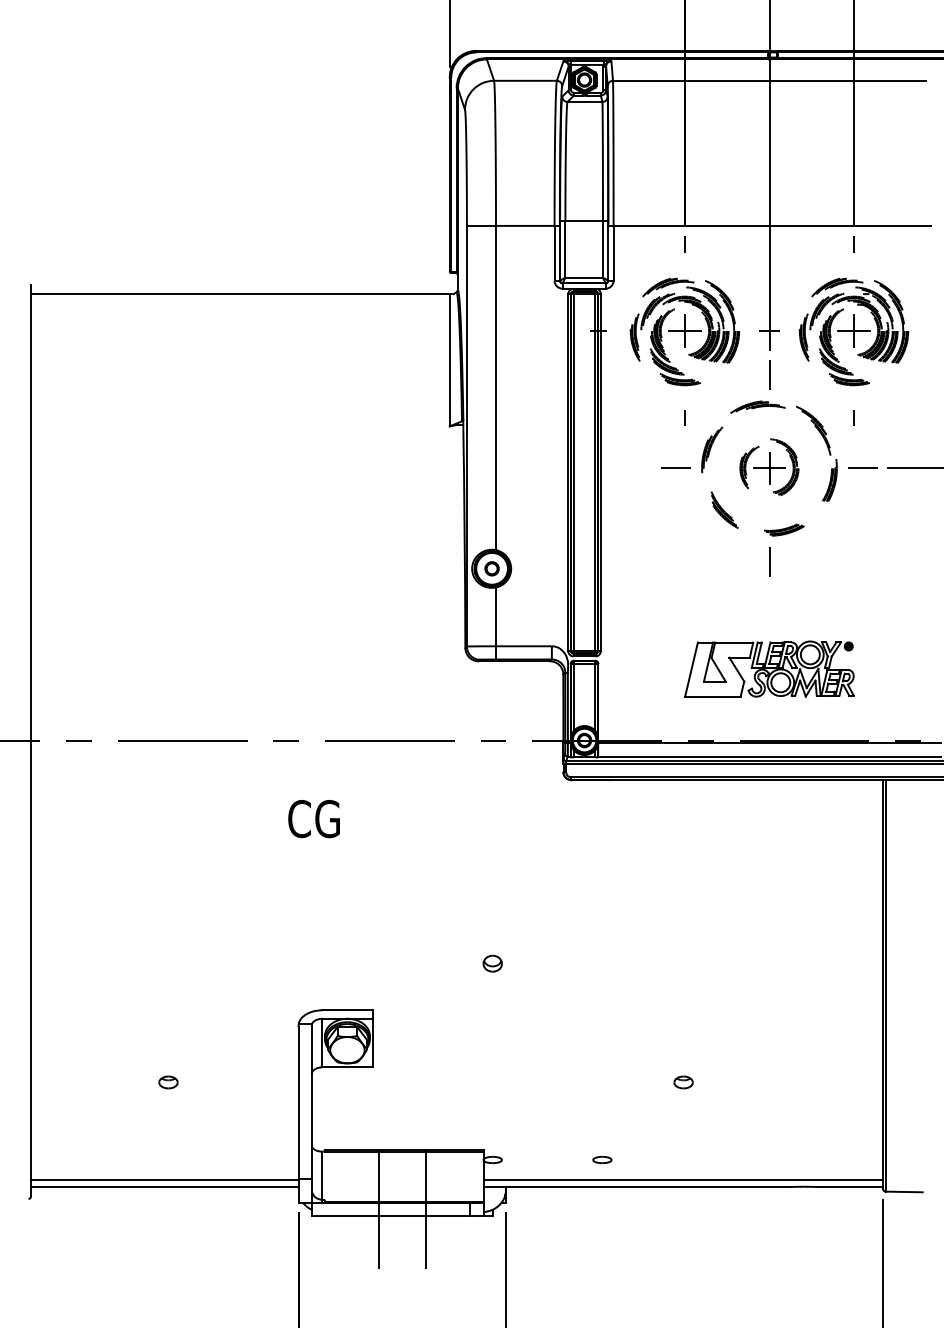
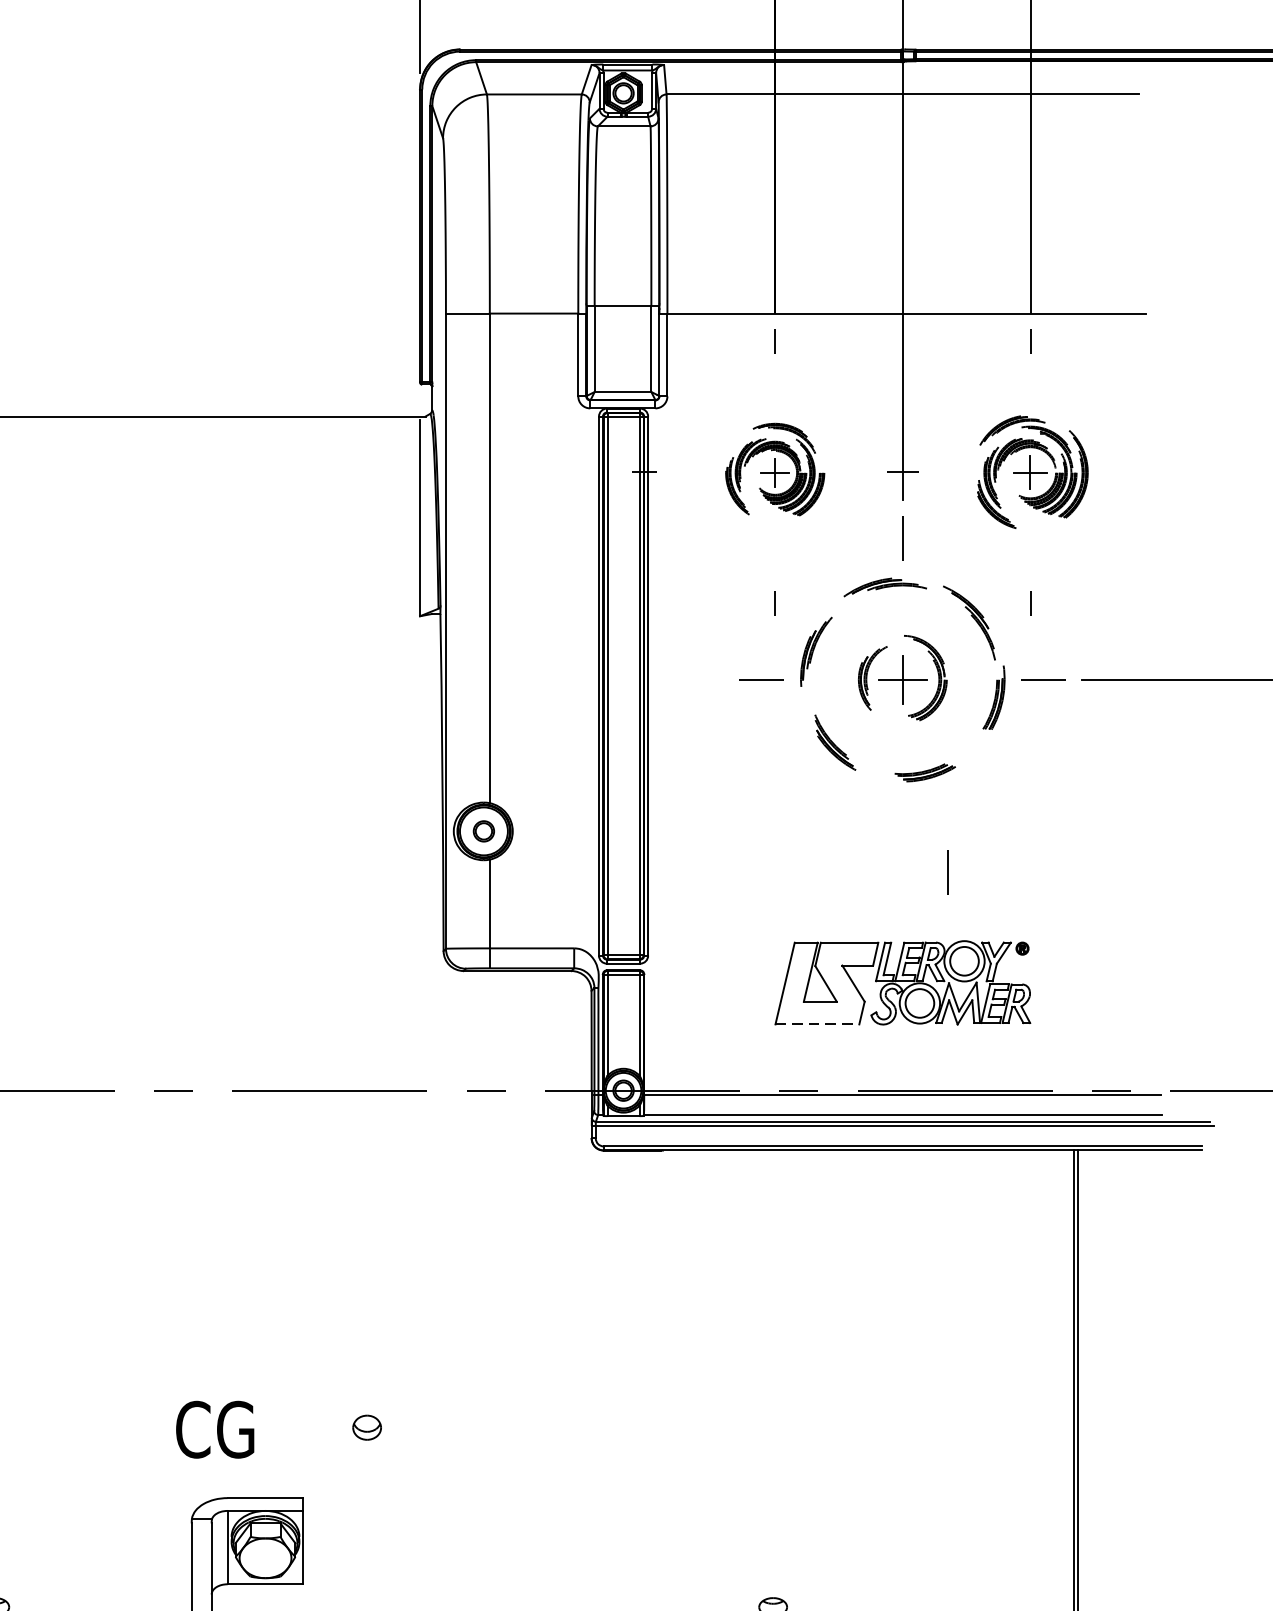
part: (684, 331) -> (774, 473), size x0.6
part: (853, 331) -> (1029, 473), size x0.7
line: (769, 561) -> (948, 871), moved
line: (712, 696) -> (816, 1024), solid -> dashed
text: (313, 819) -> (214, 1430), moved
part: (492, 963) -> (366, 1427), moved

